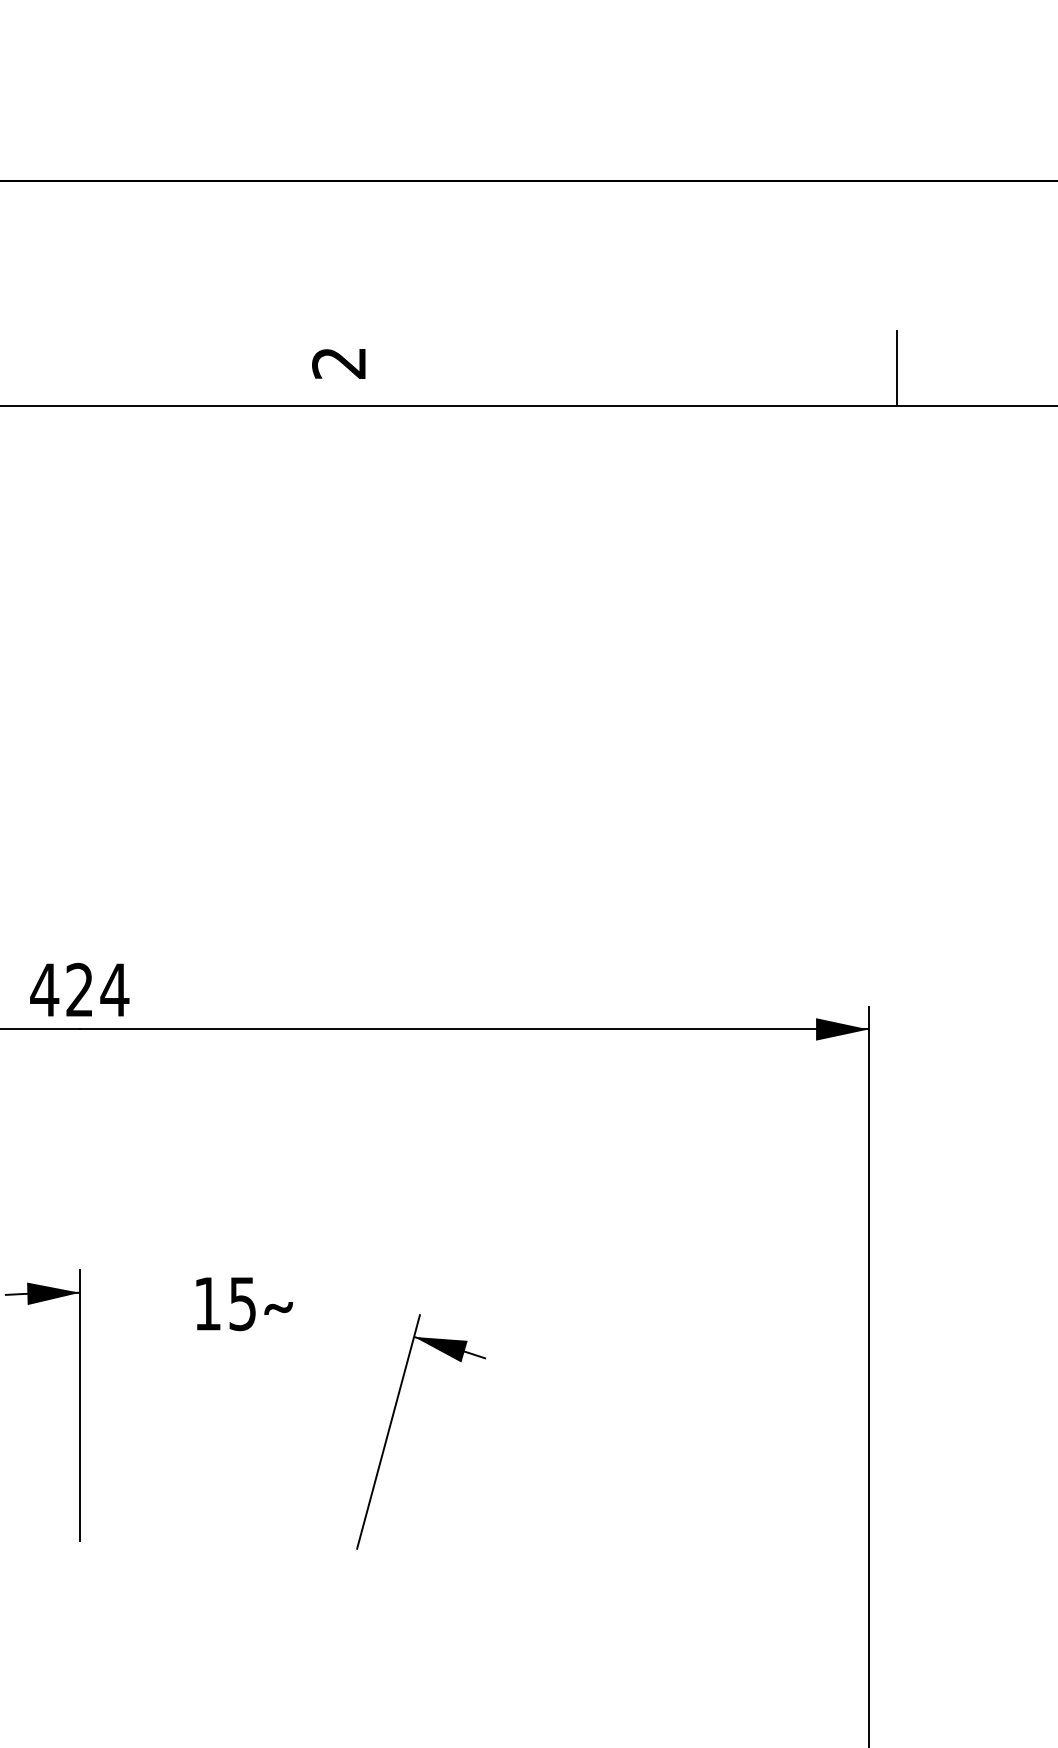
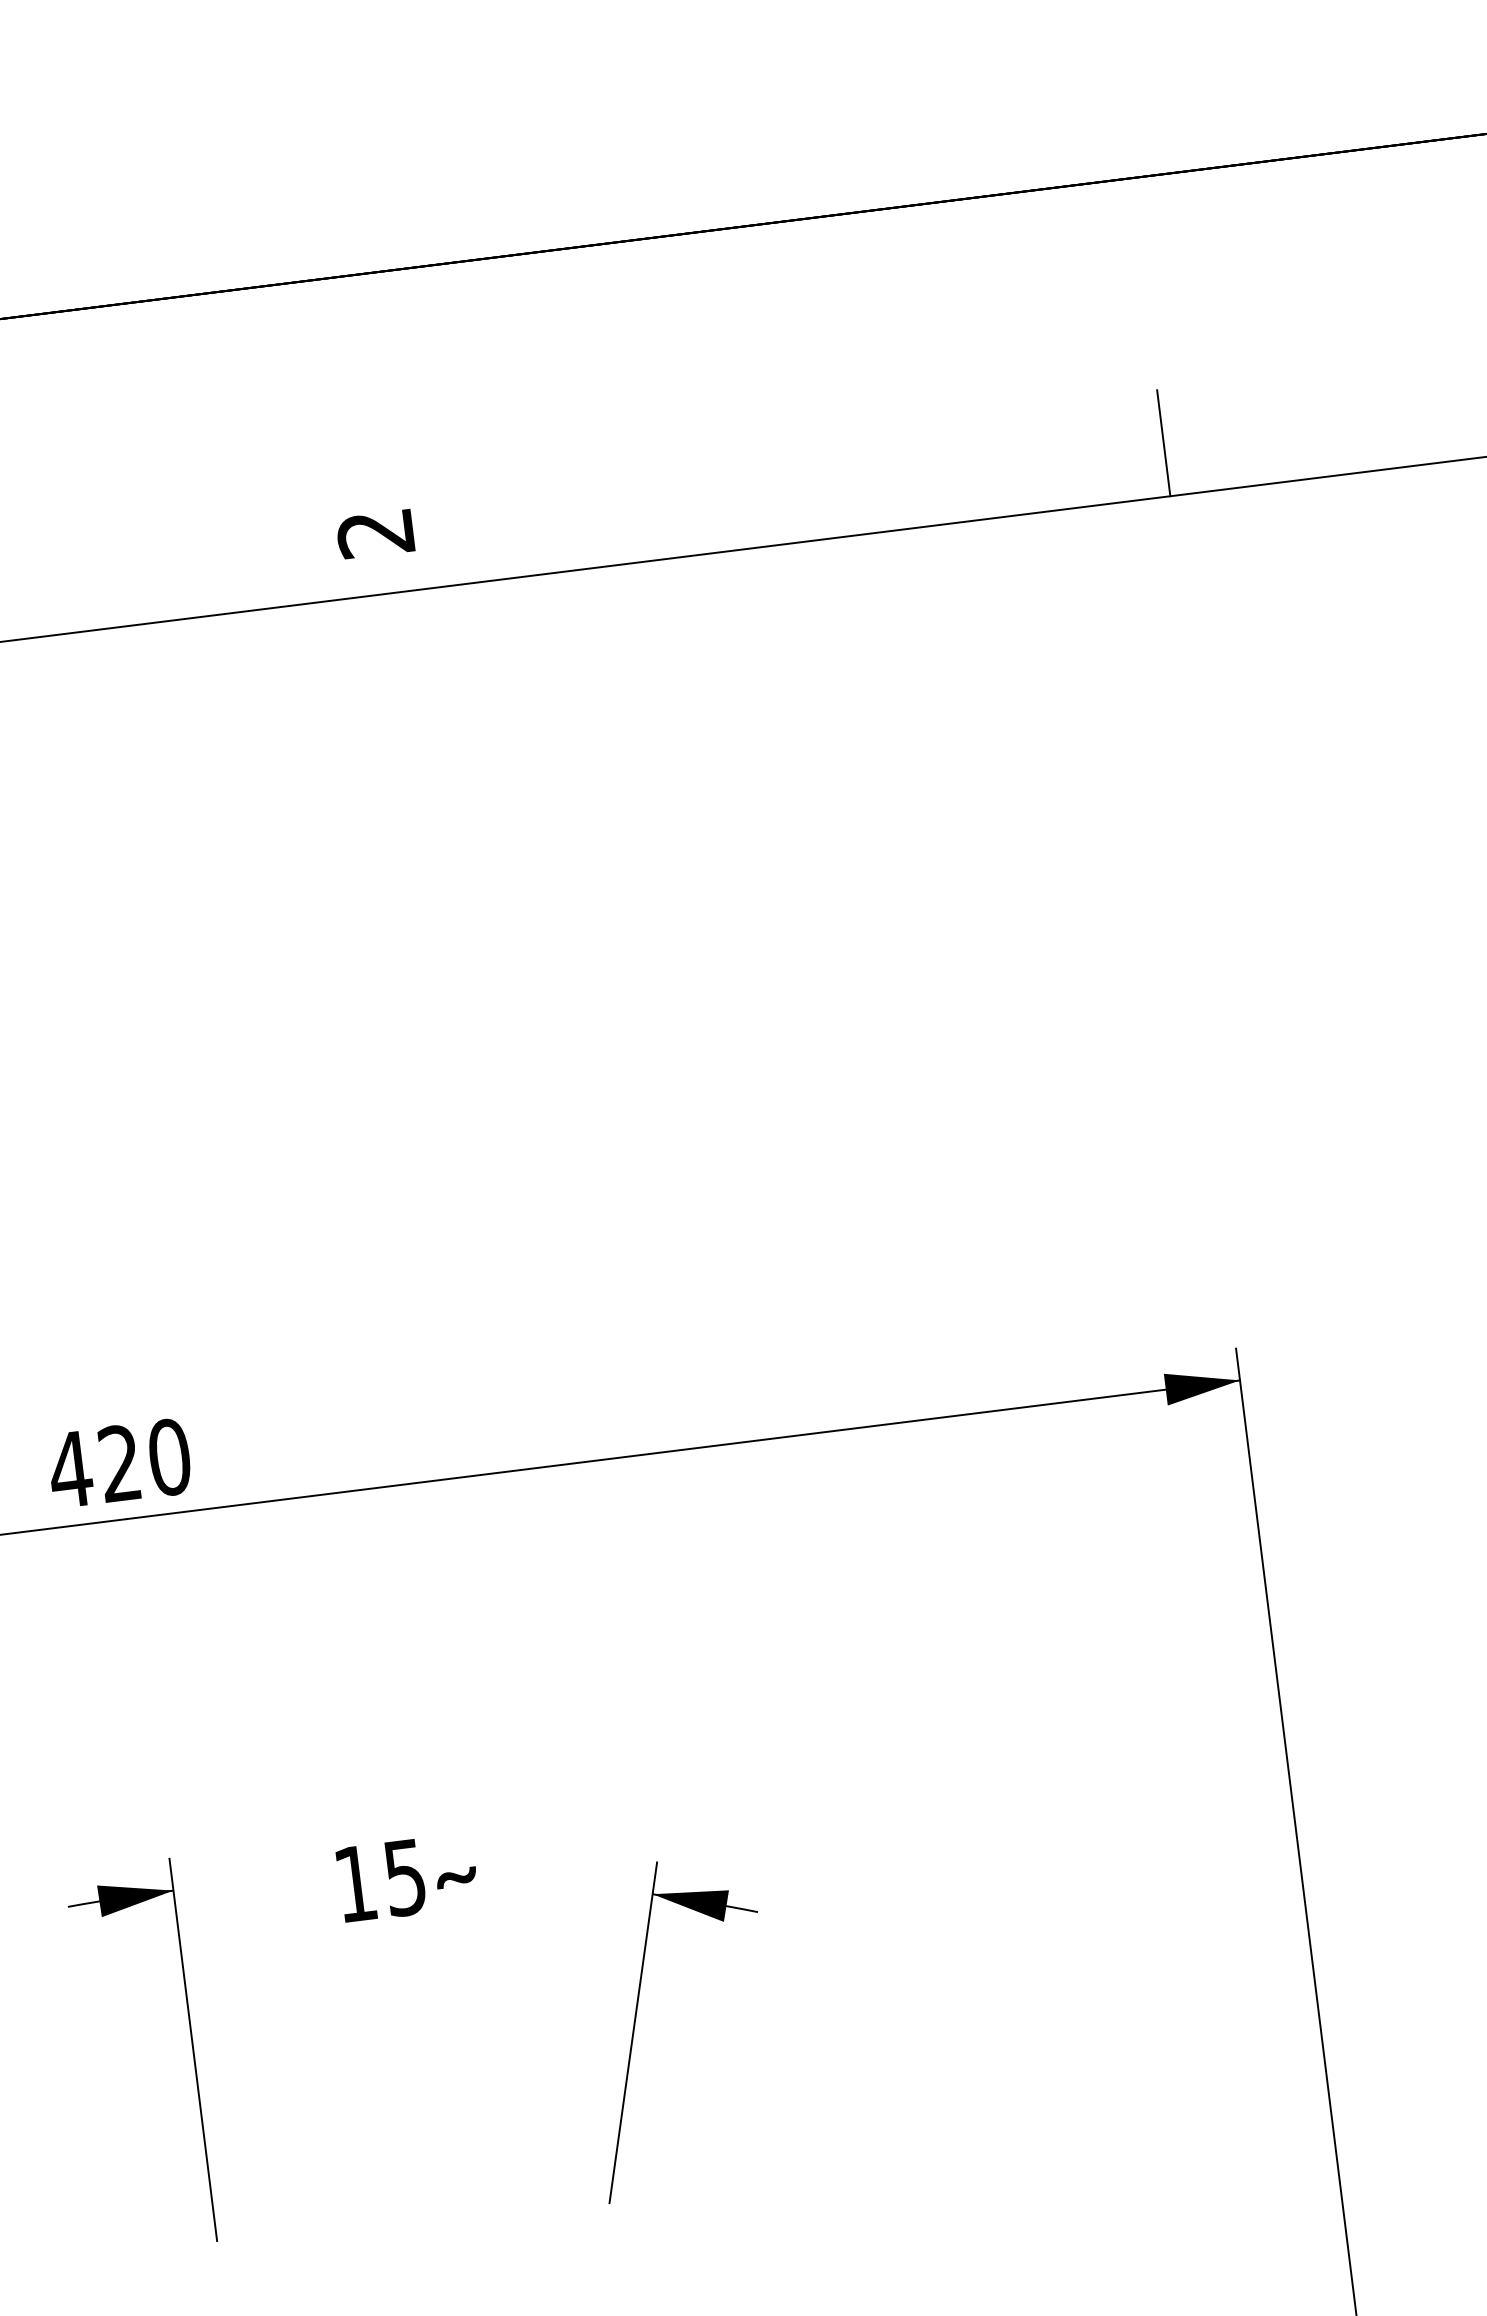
text: (114, 989) -> (168, 1456), 424 -> 420

